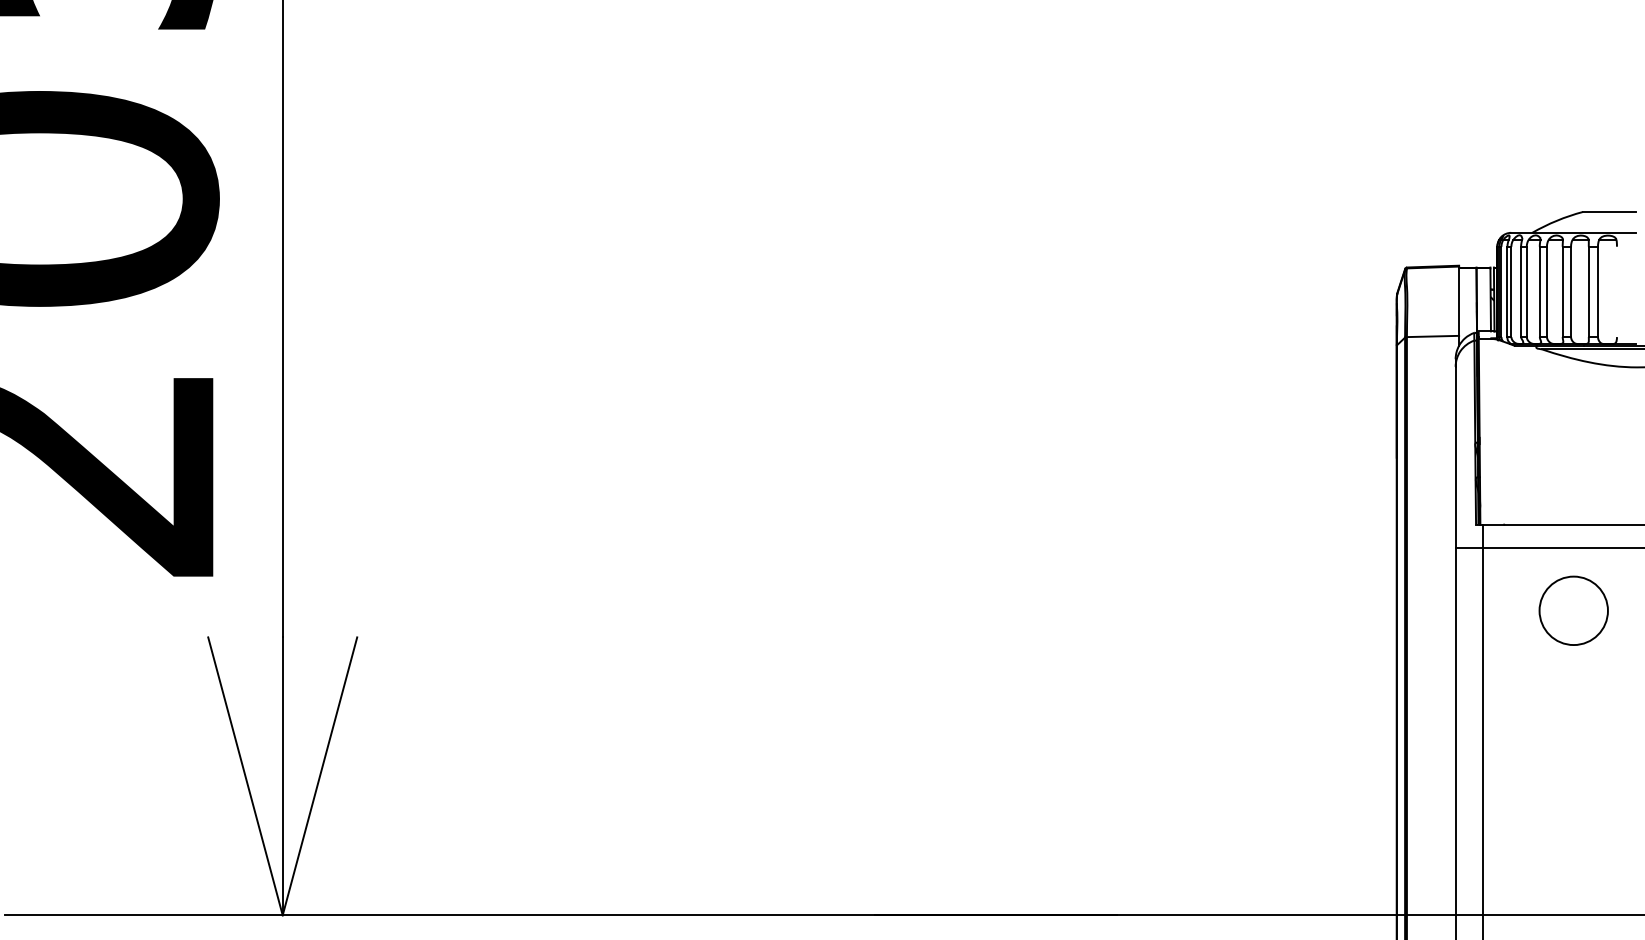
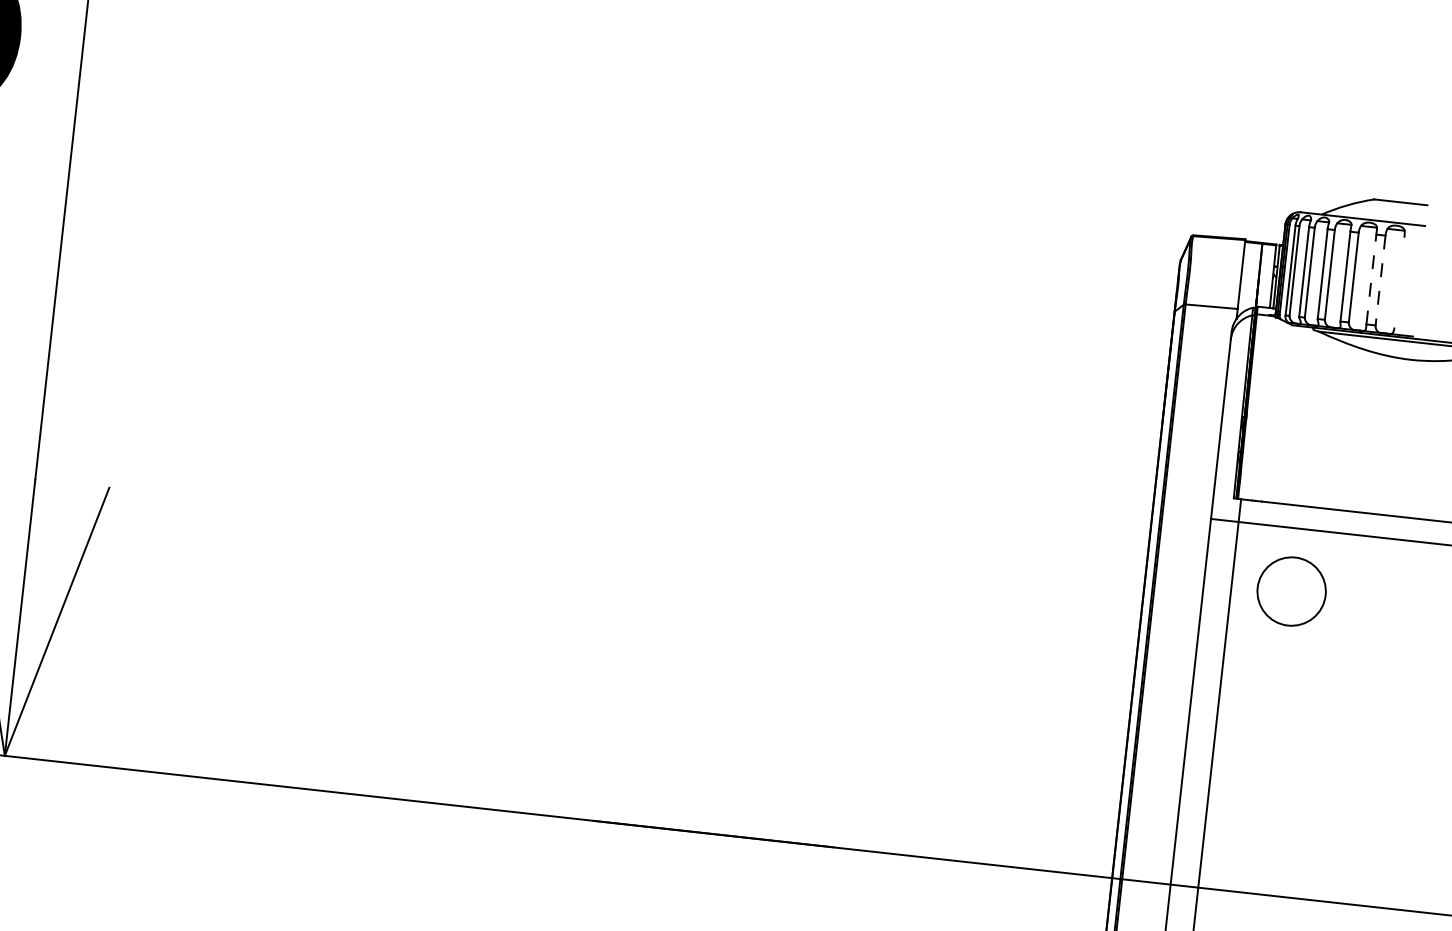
line: (1588, 291) -> (1371, 279), solid -> dashed
line: (1598, 292) -> (1381, 281), solid -> dashed
circle: (1573, 610) -> (1291, 591), moved

